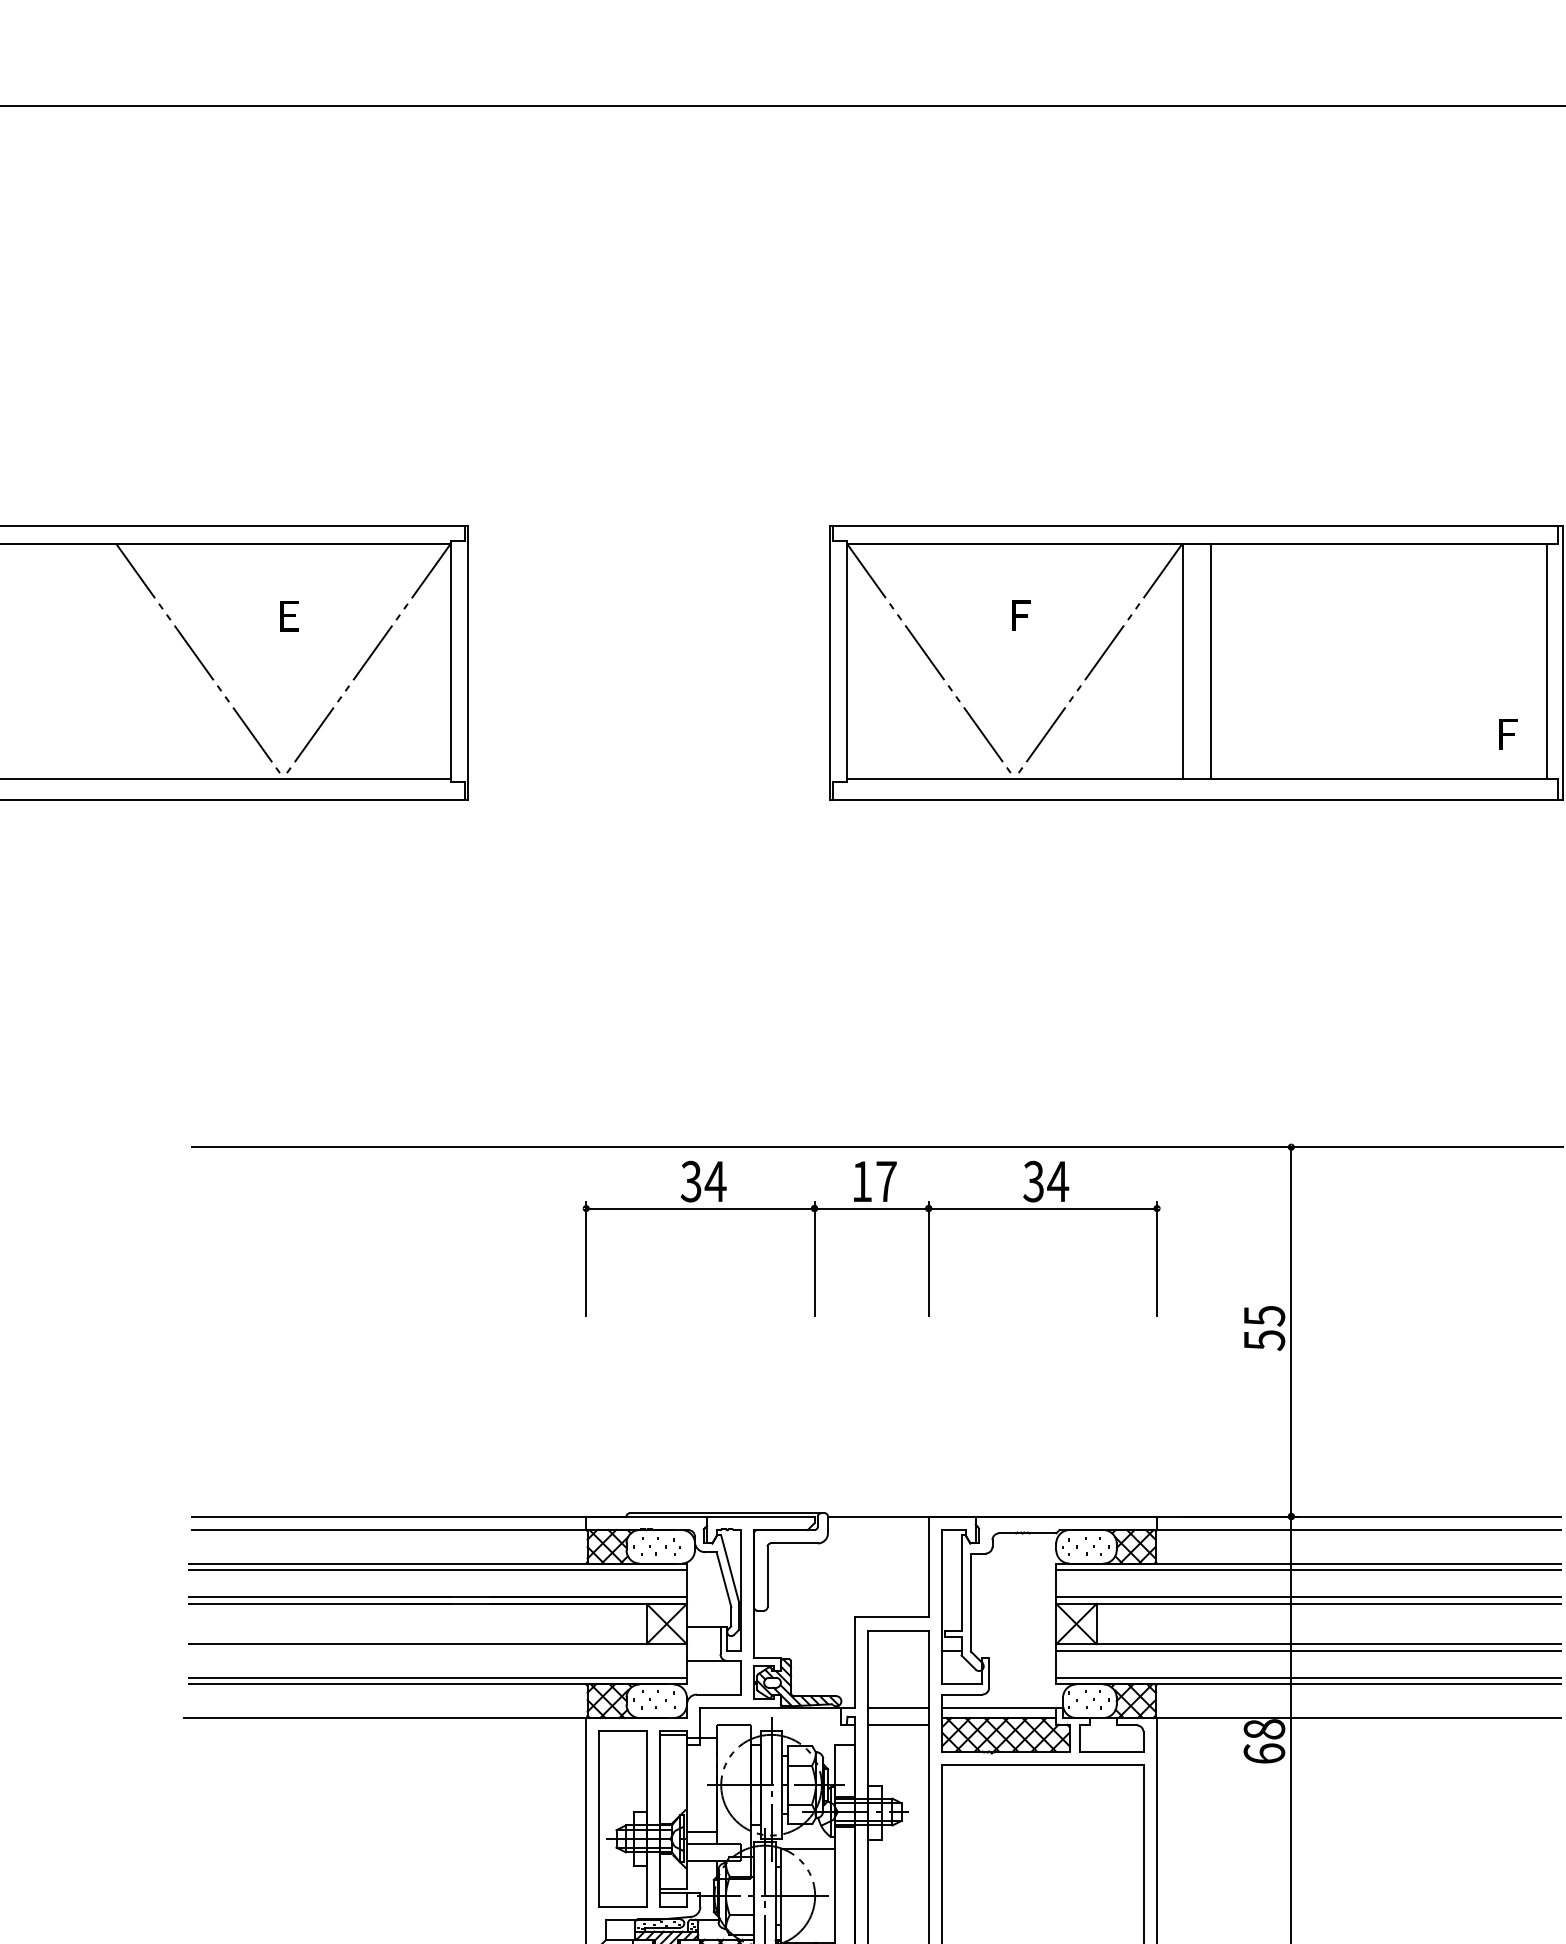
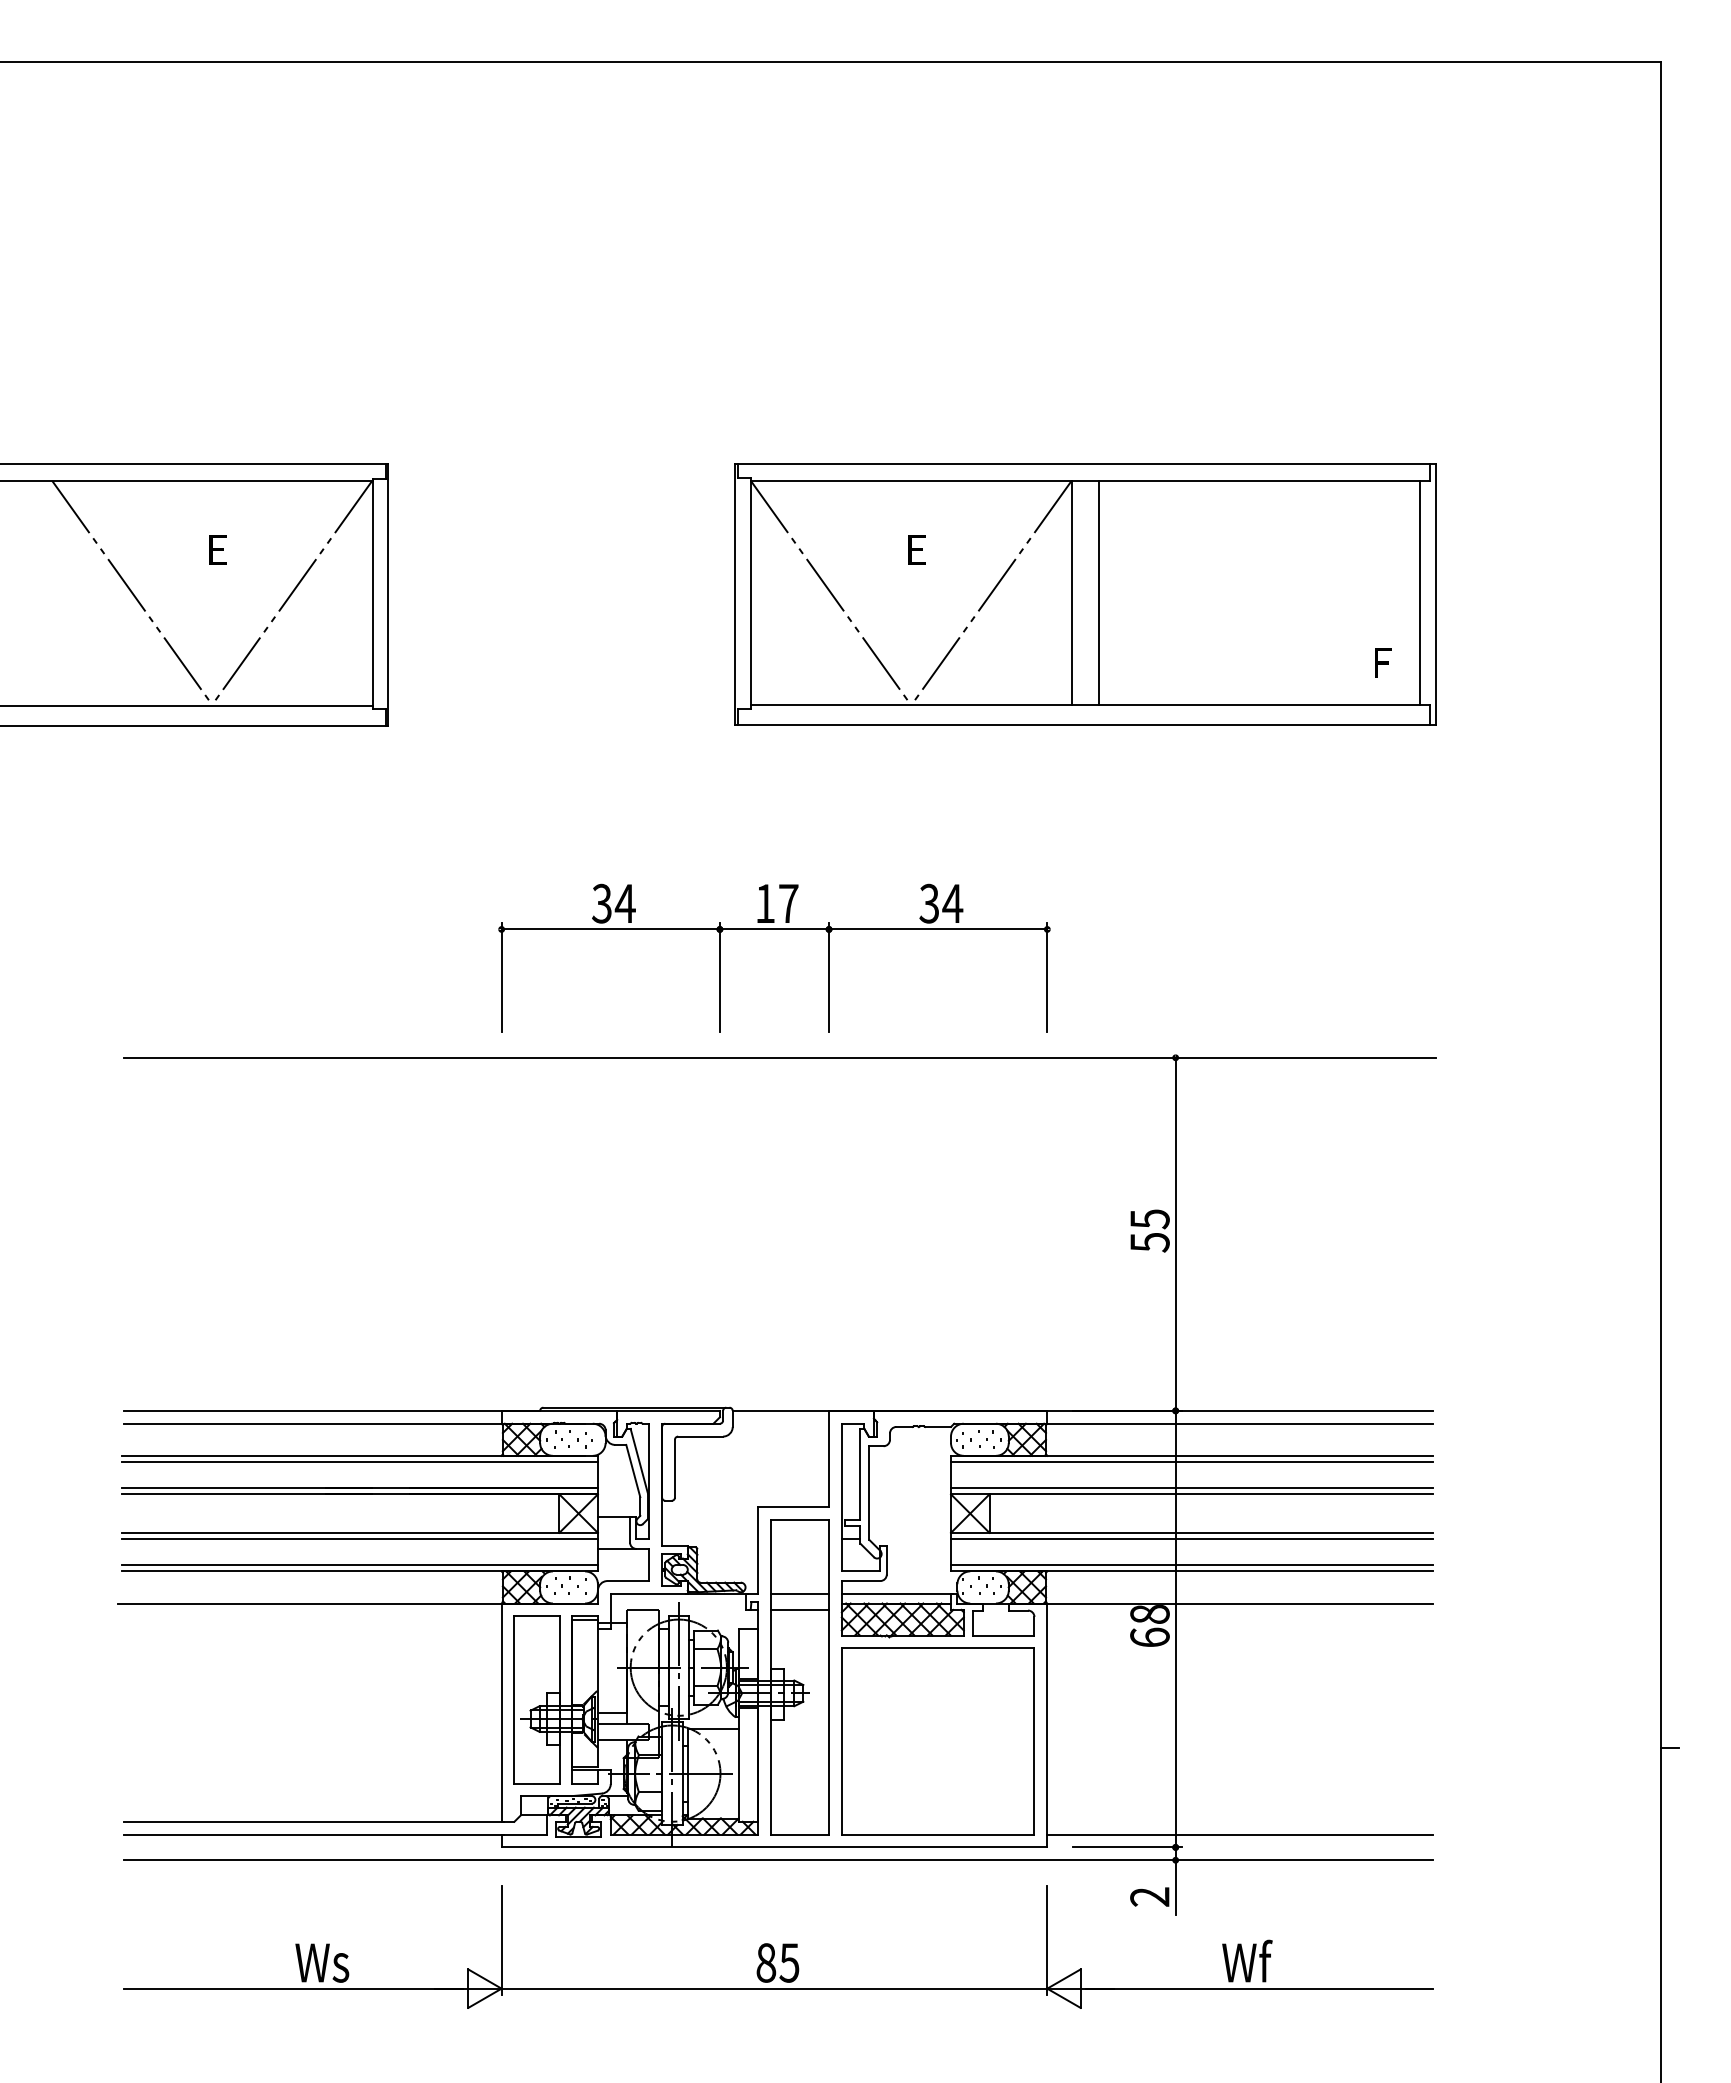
text: (1021, 615) -> (917, 549), Ｆ -> Ｅ
part: (871, 1208) -> (774, 929), moved
line: (437, 1651) -> (359, 1539), added

